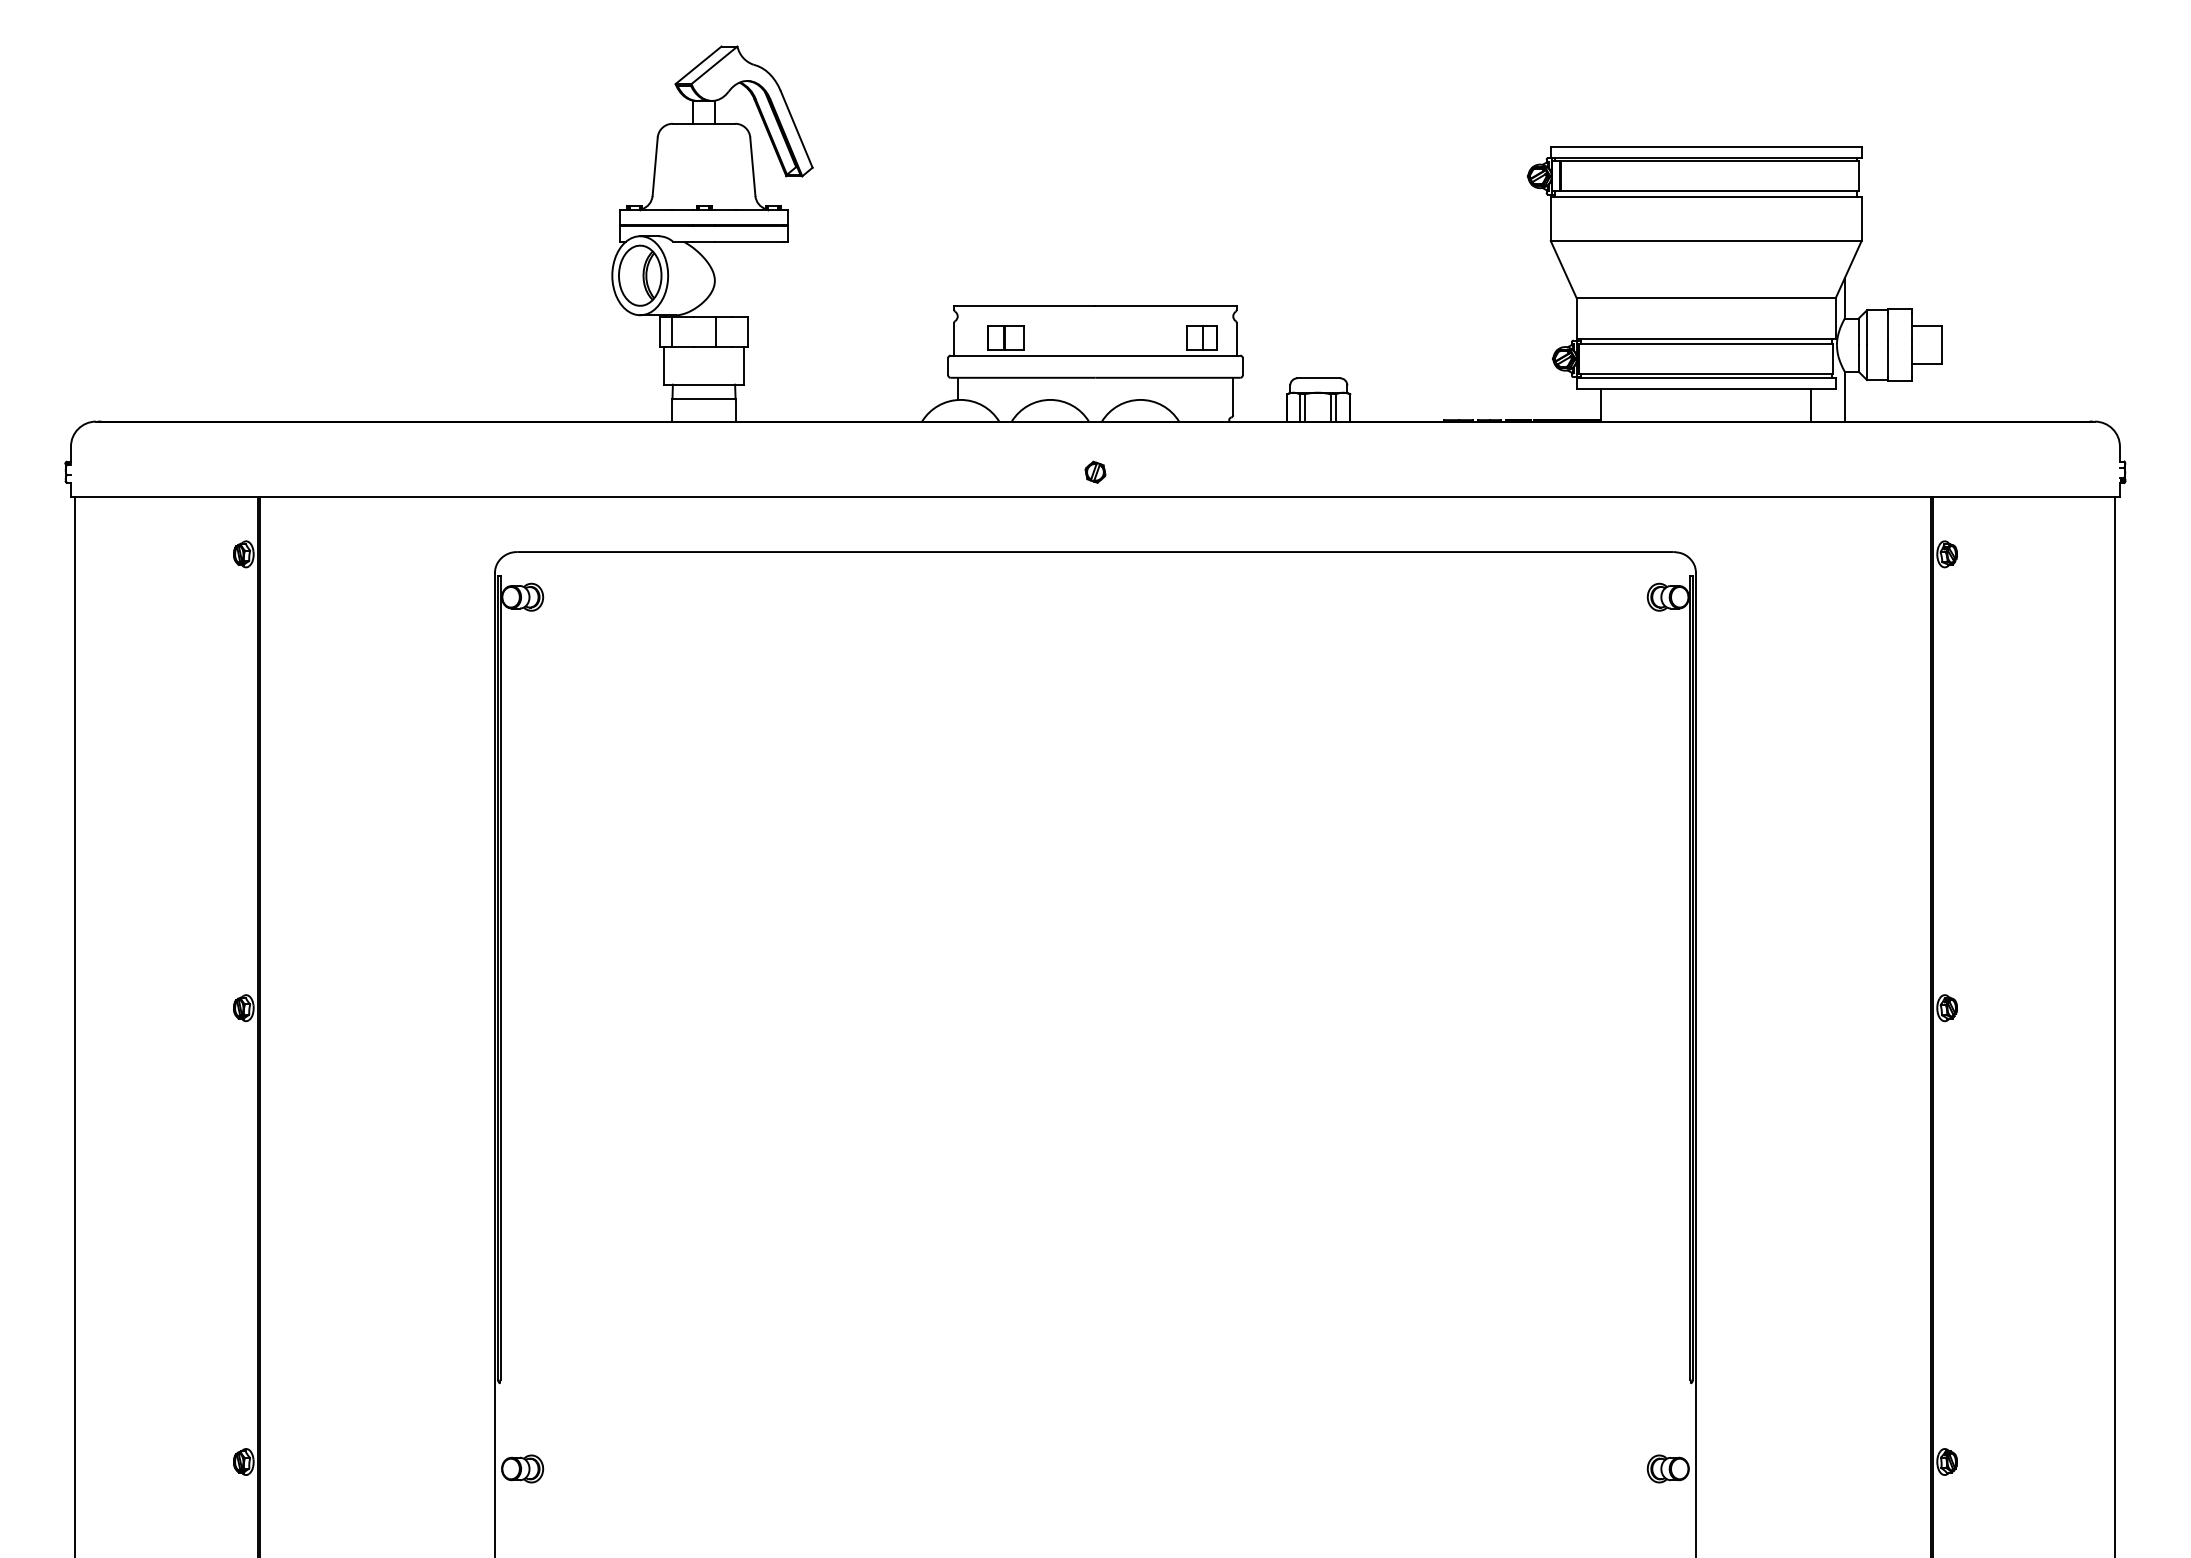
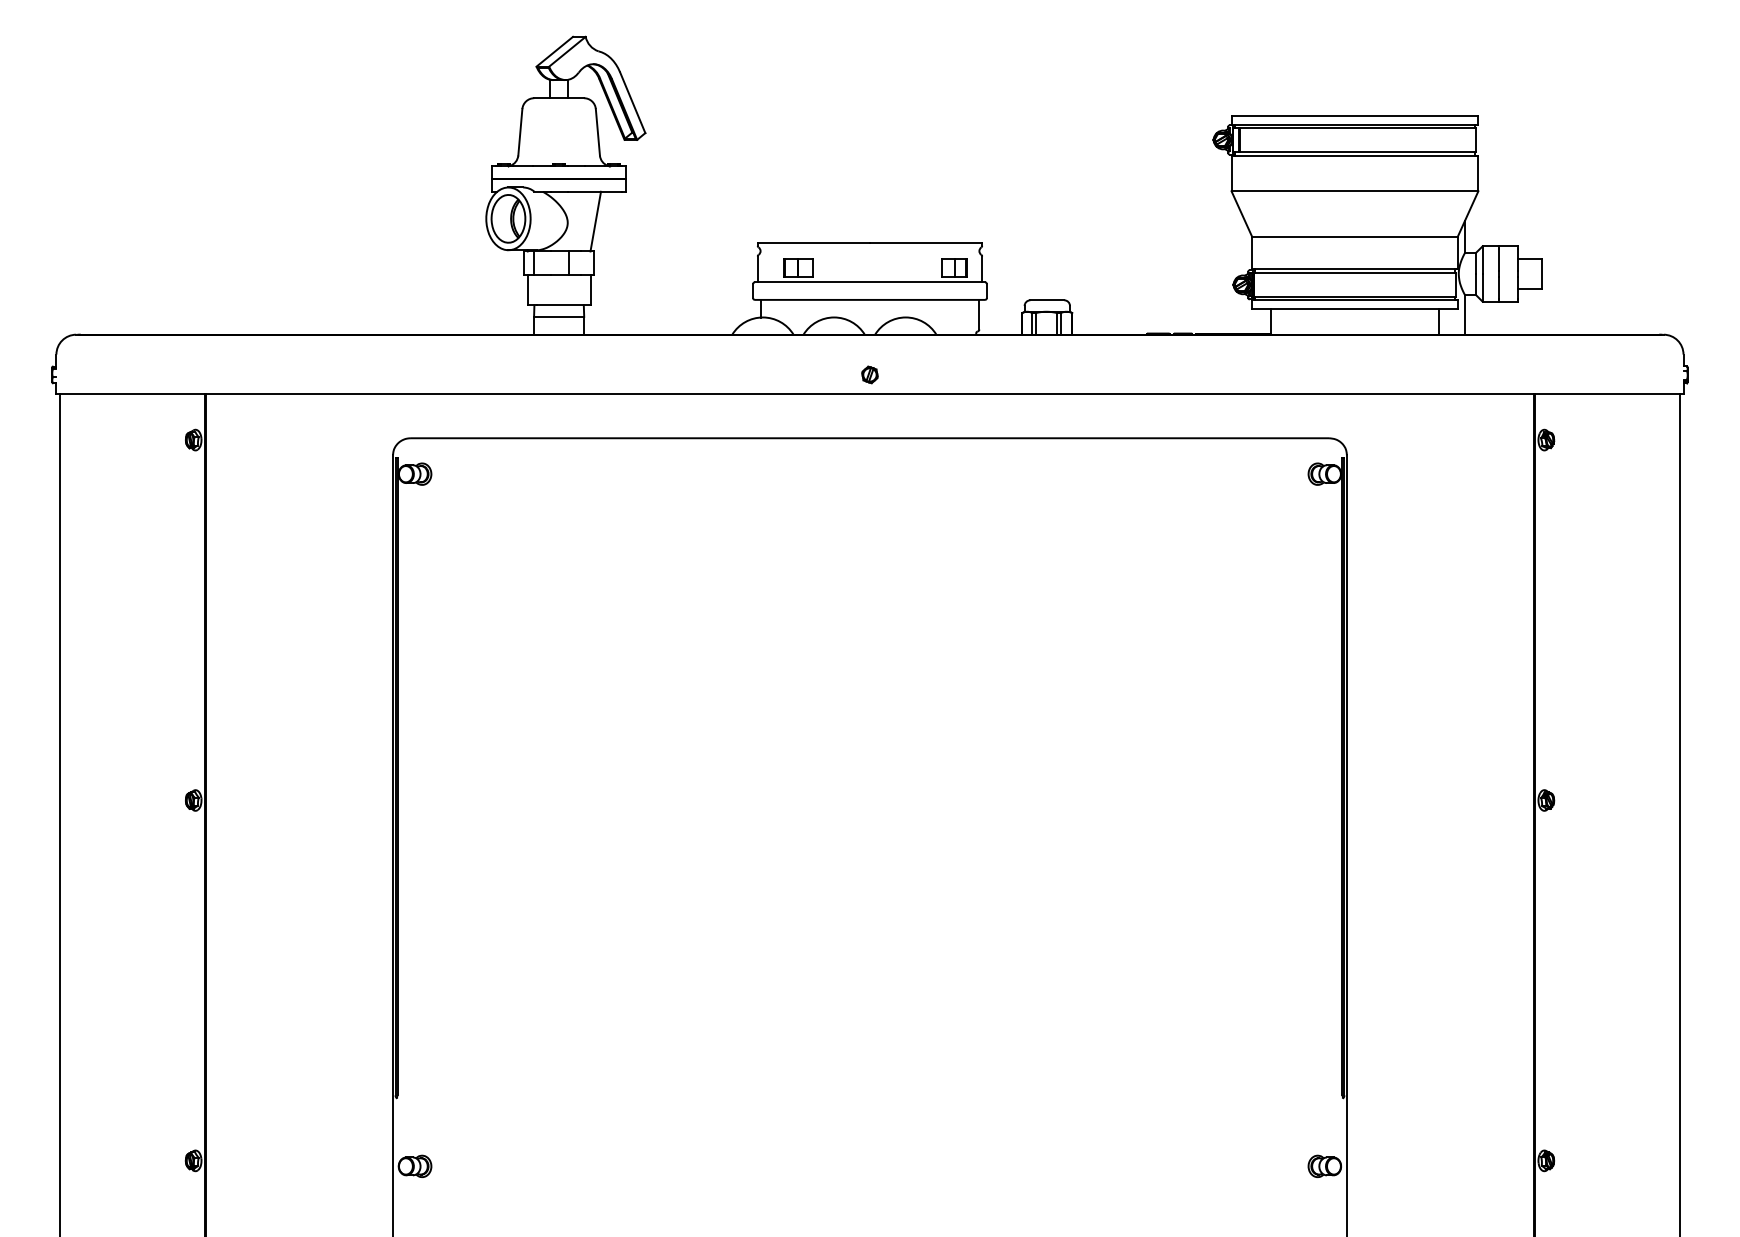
line: (749, 278) -> (595, 221), added

